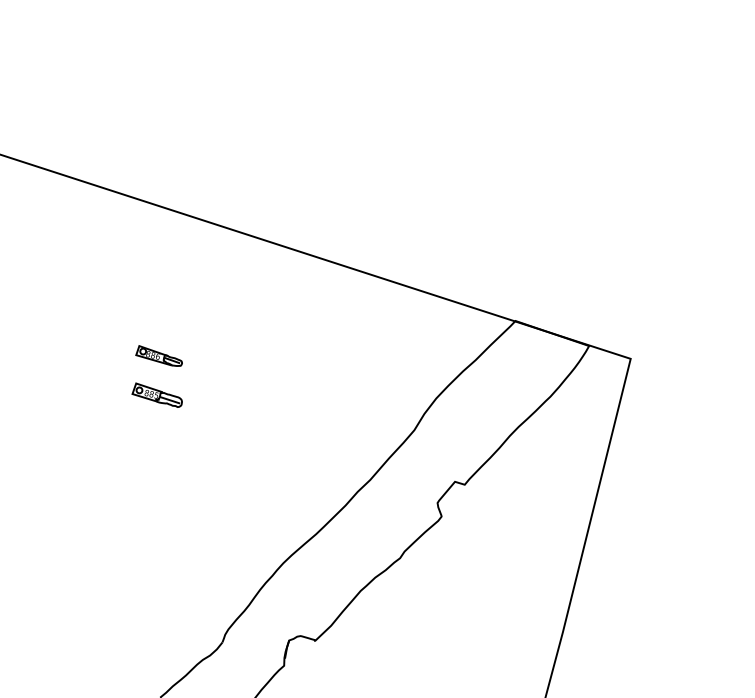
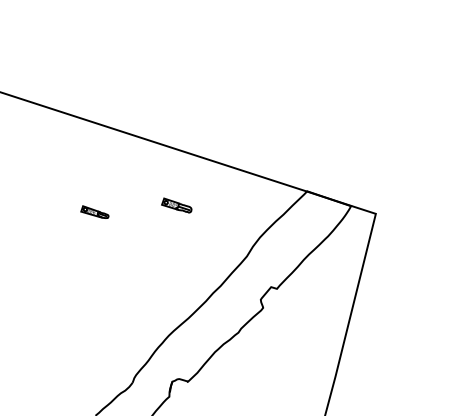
part: (156, 395) -> (176, 205), moved

